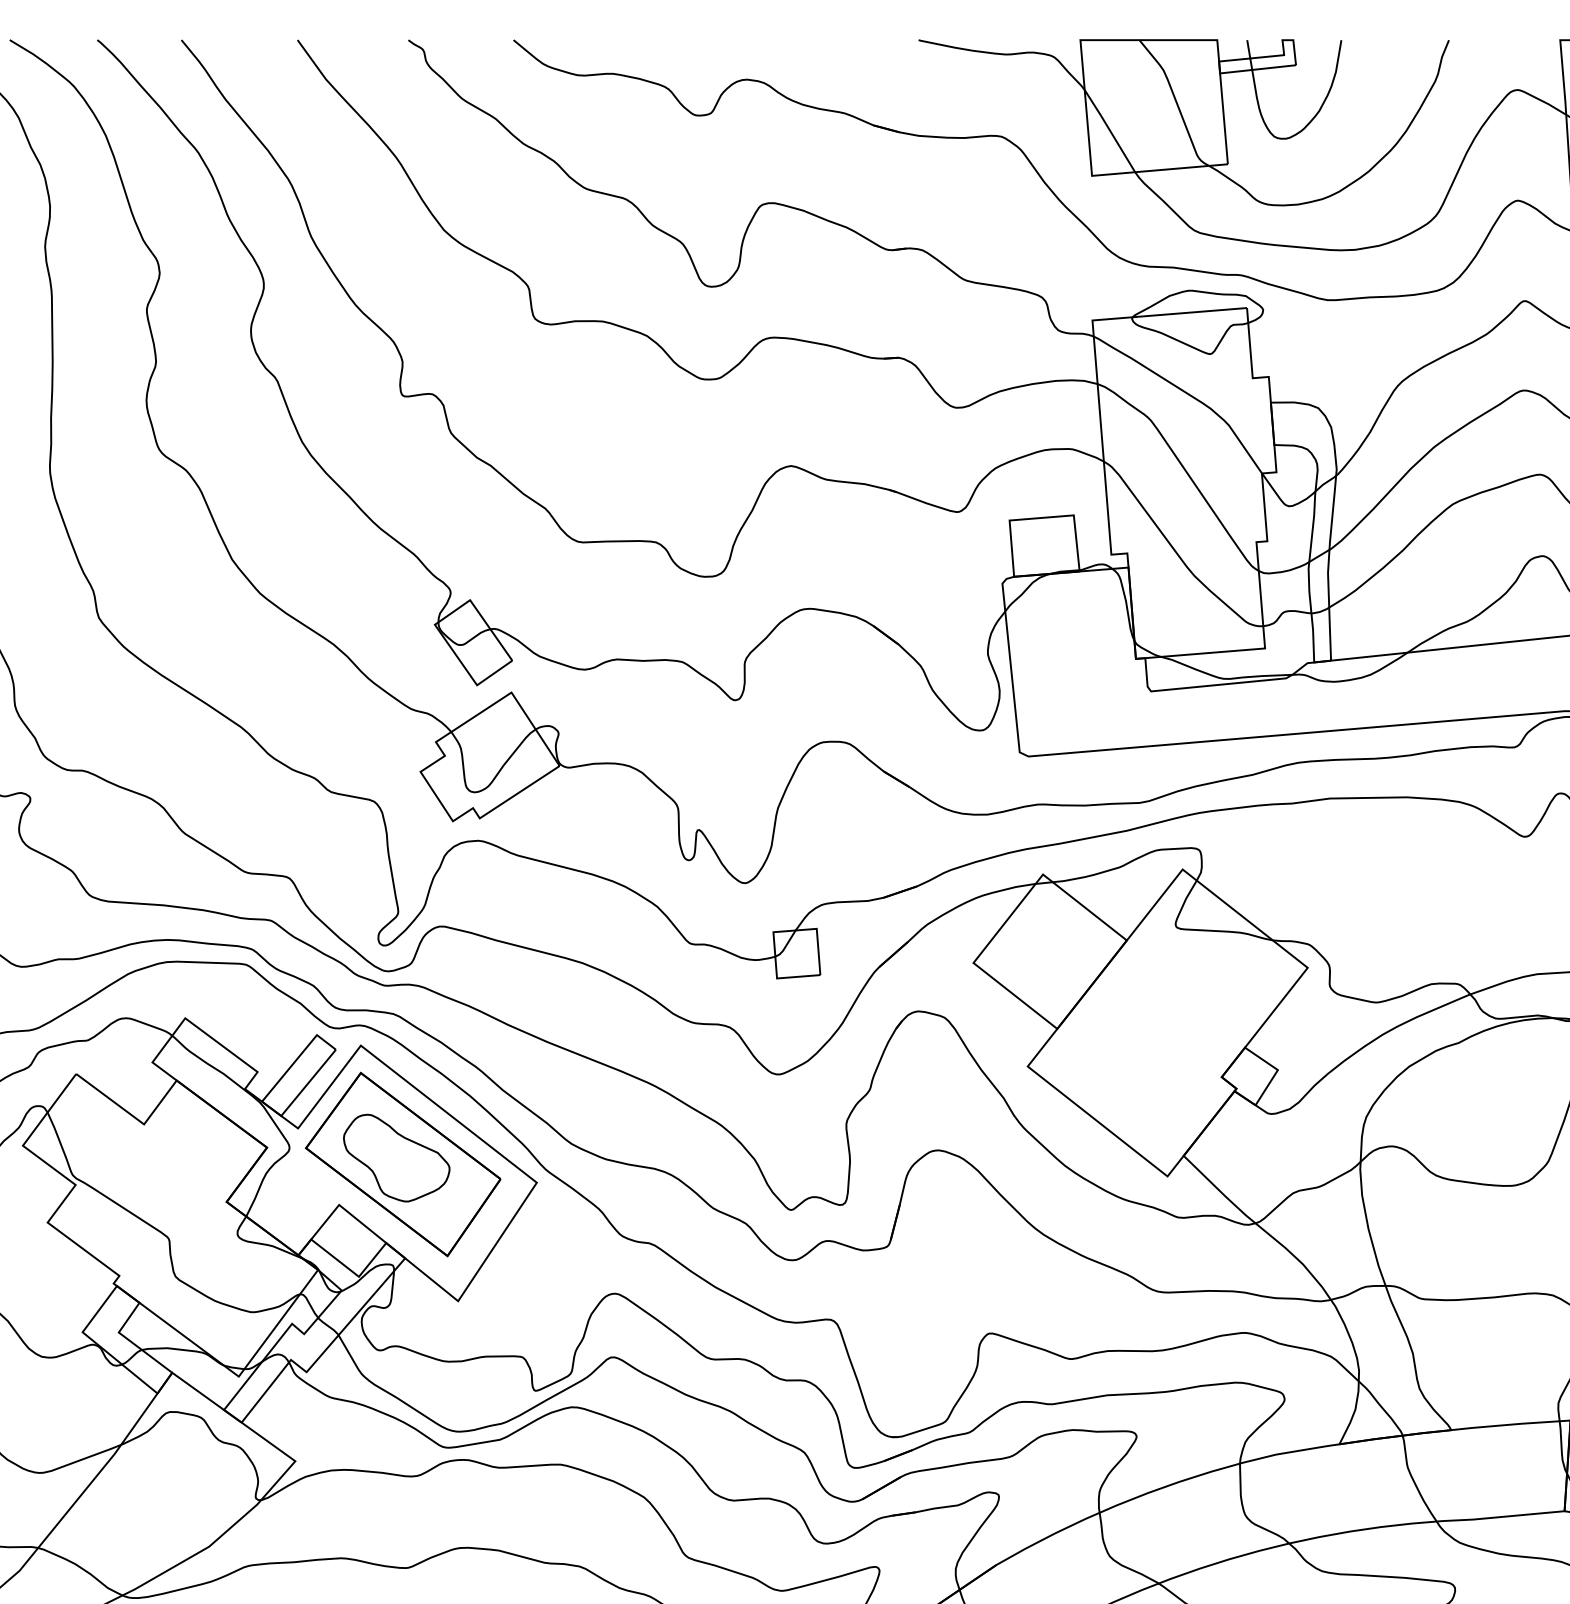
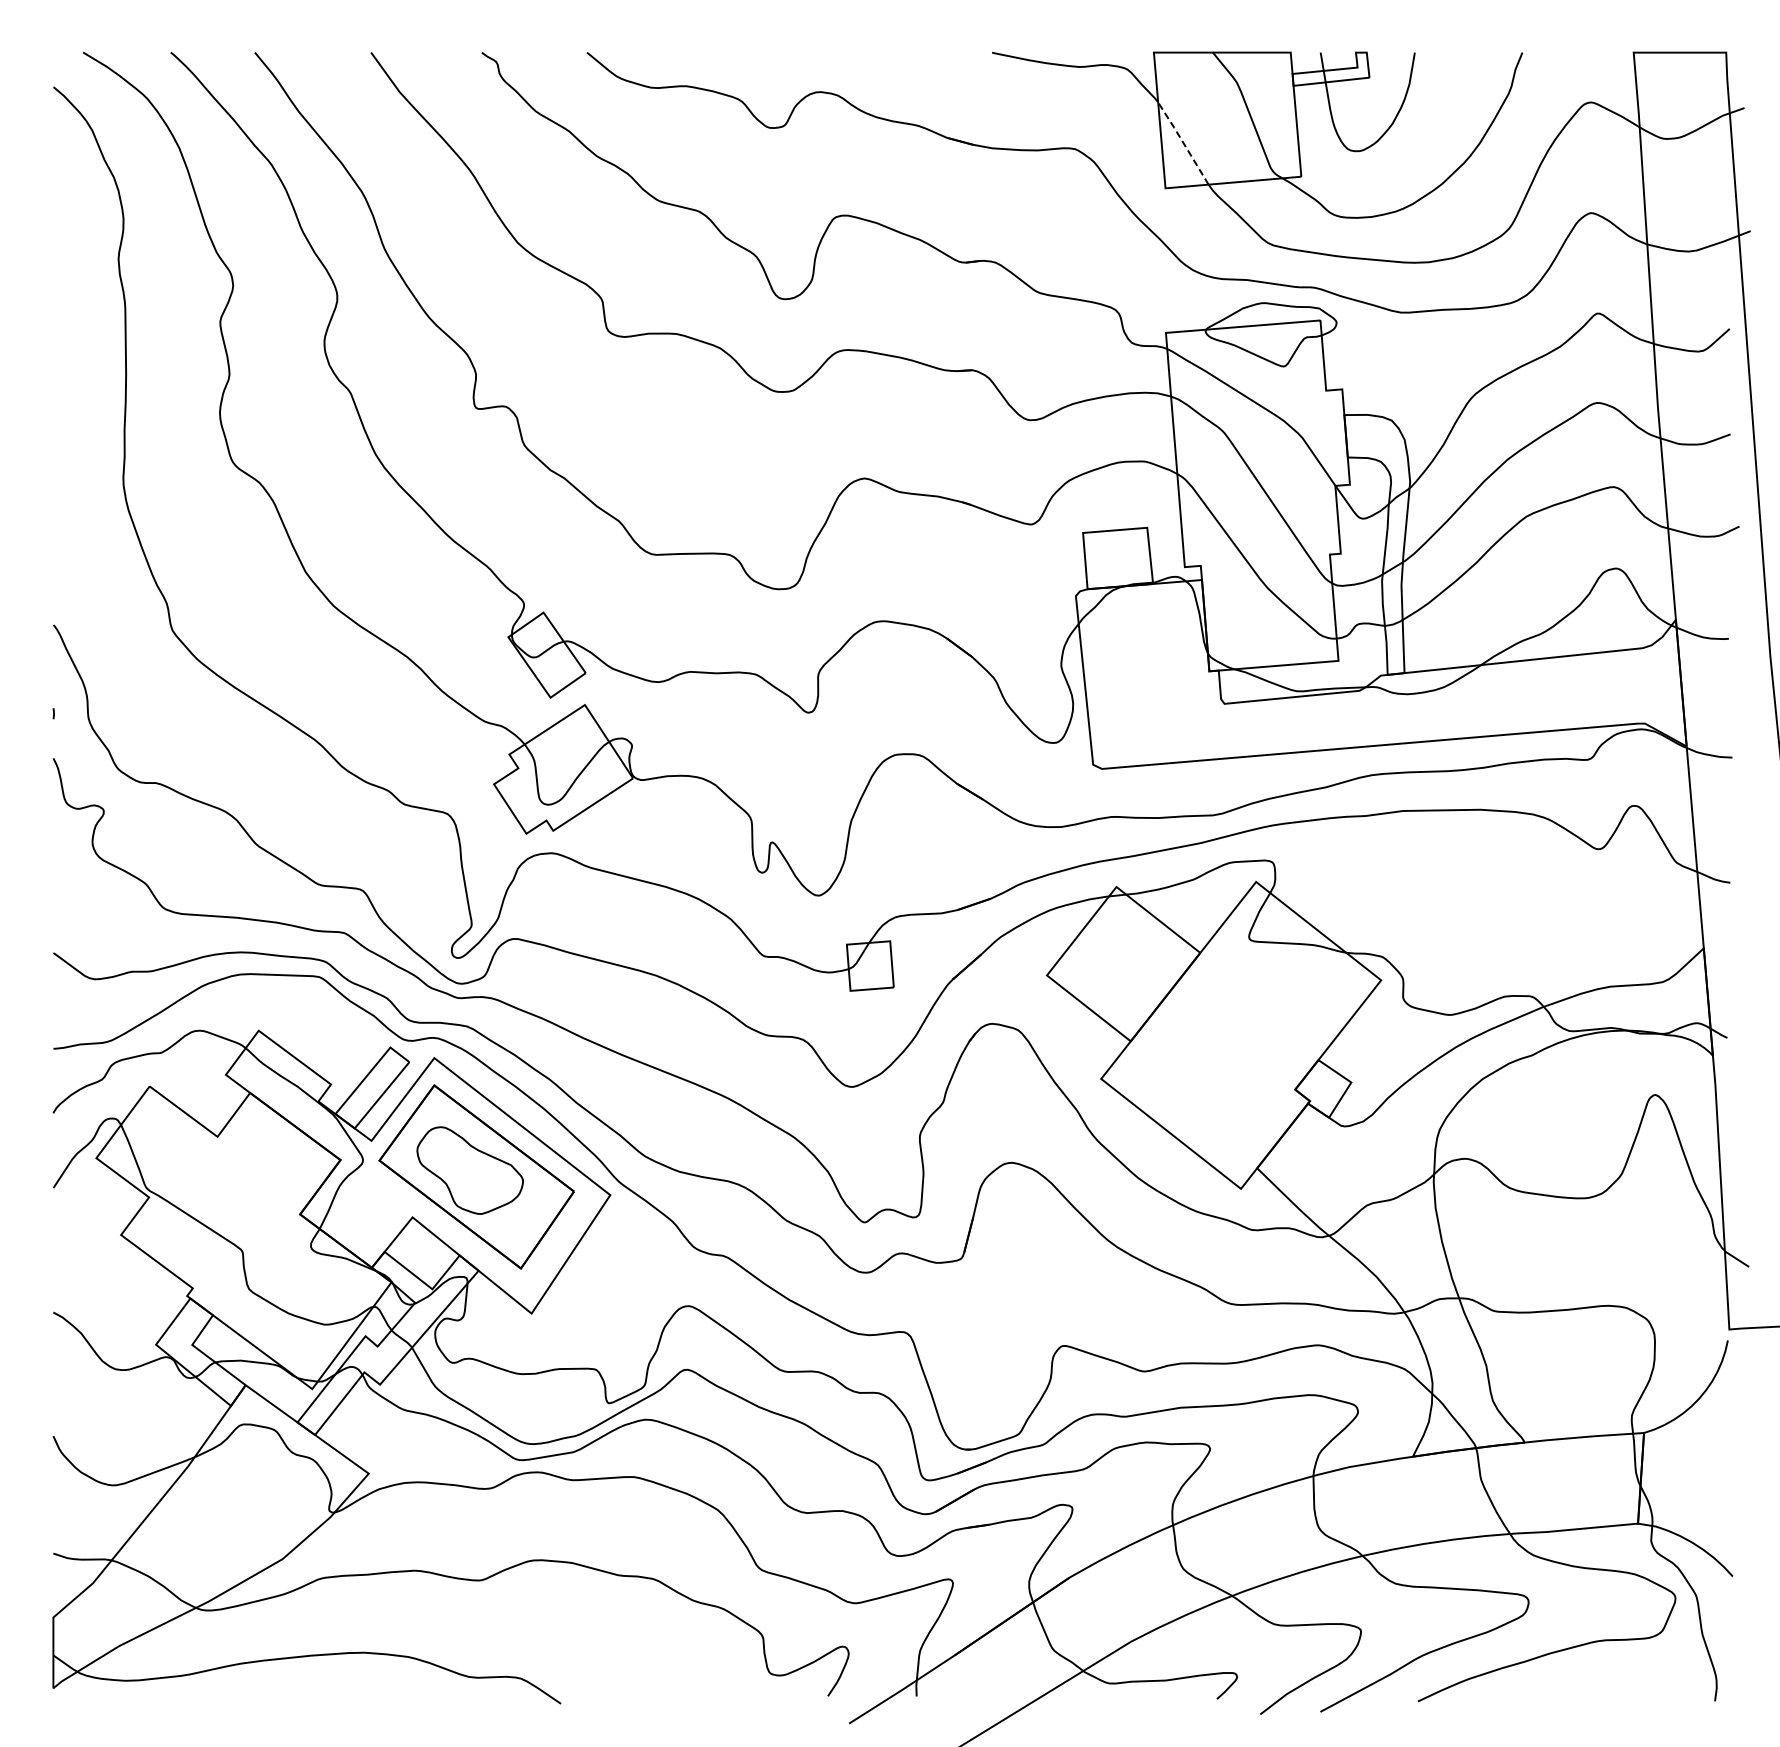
line: (1110, 130) -> (1183, 142), solid -> dashed

